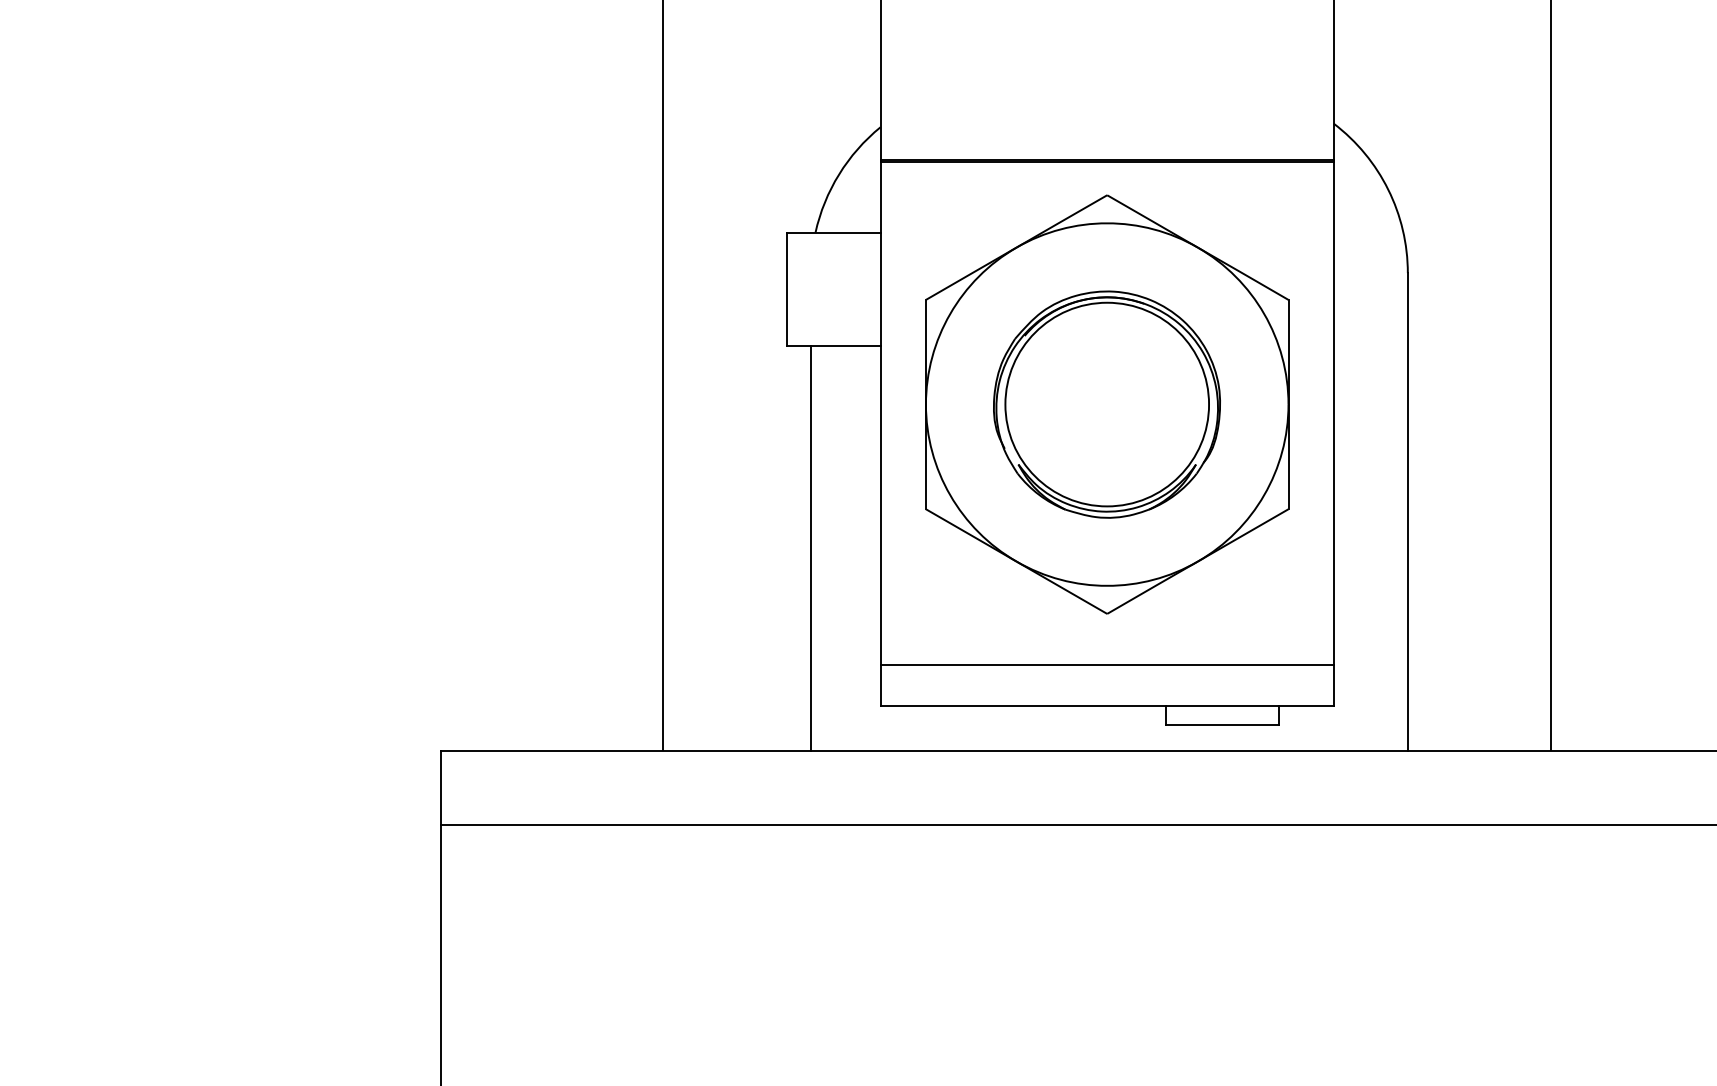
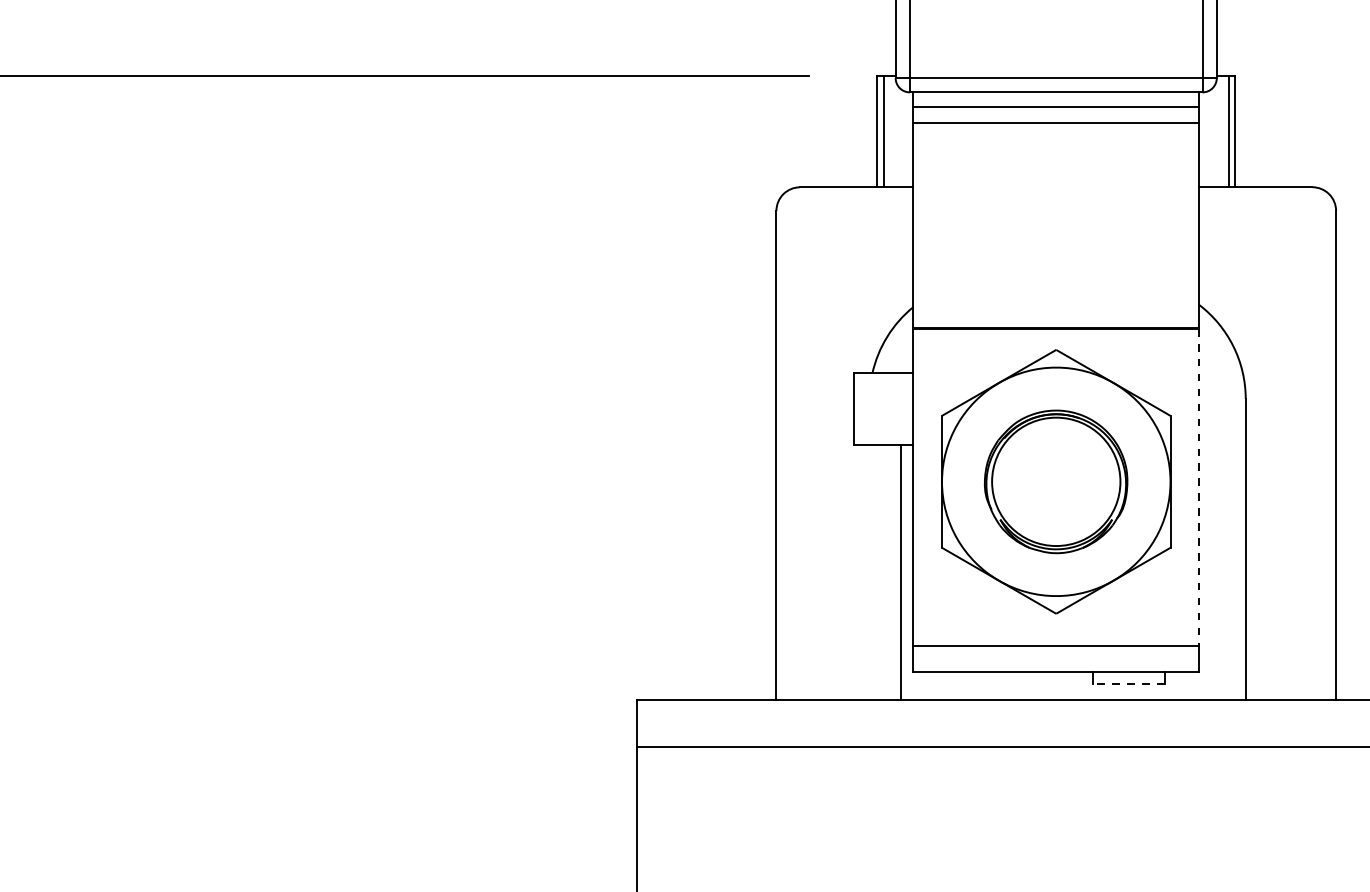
line: (1334, 415) -> (1199, 488), solid -> dashed
line: (810, 548) -> (900, 572), moved
line: (1221, 724) -> (1128, 683), solid -> dashed

